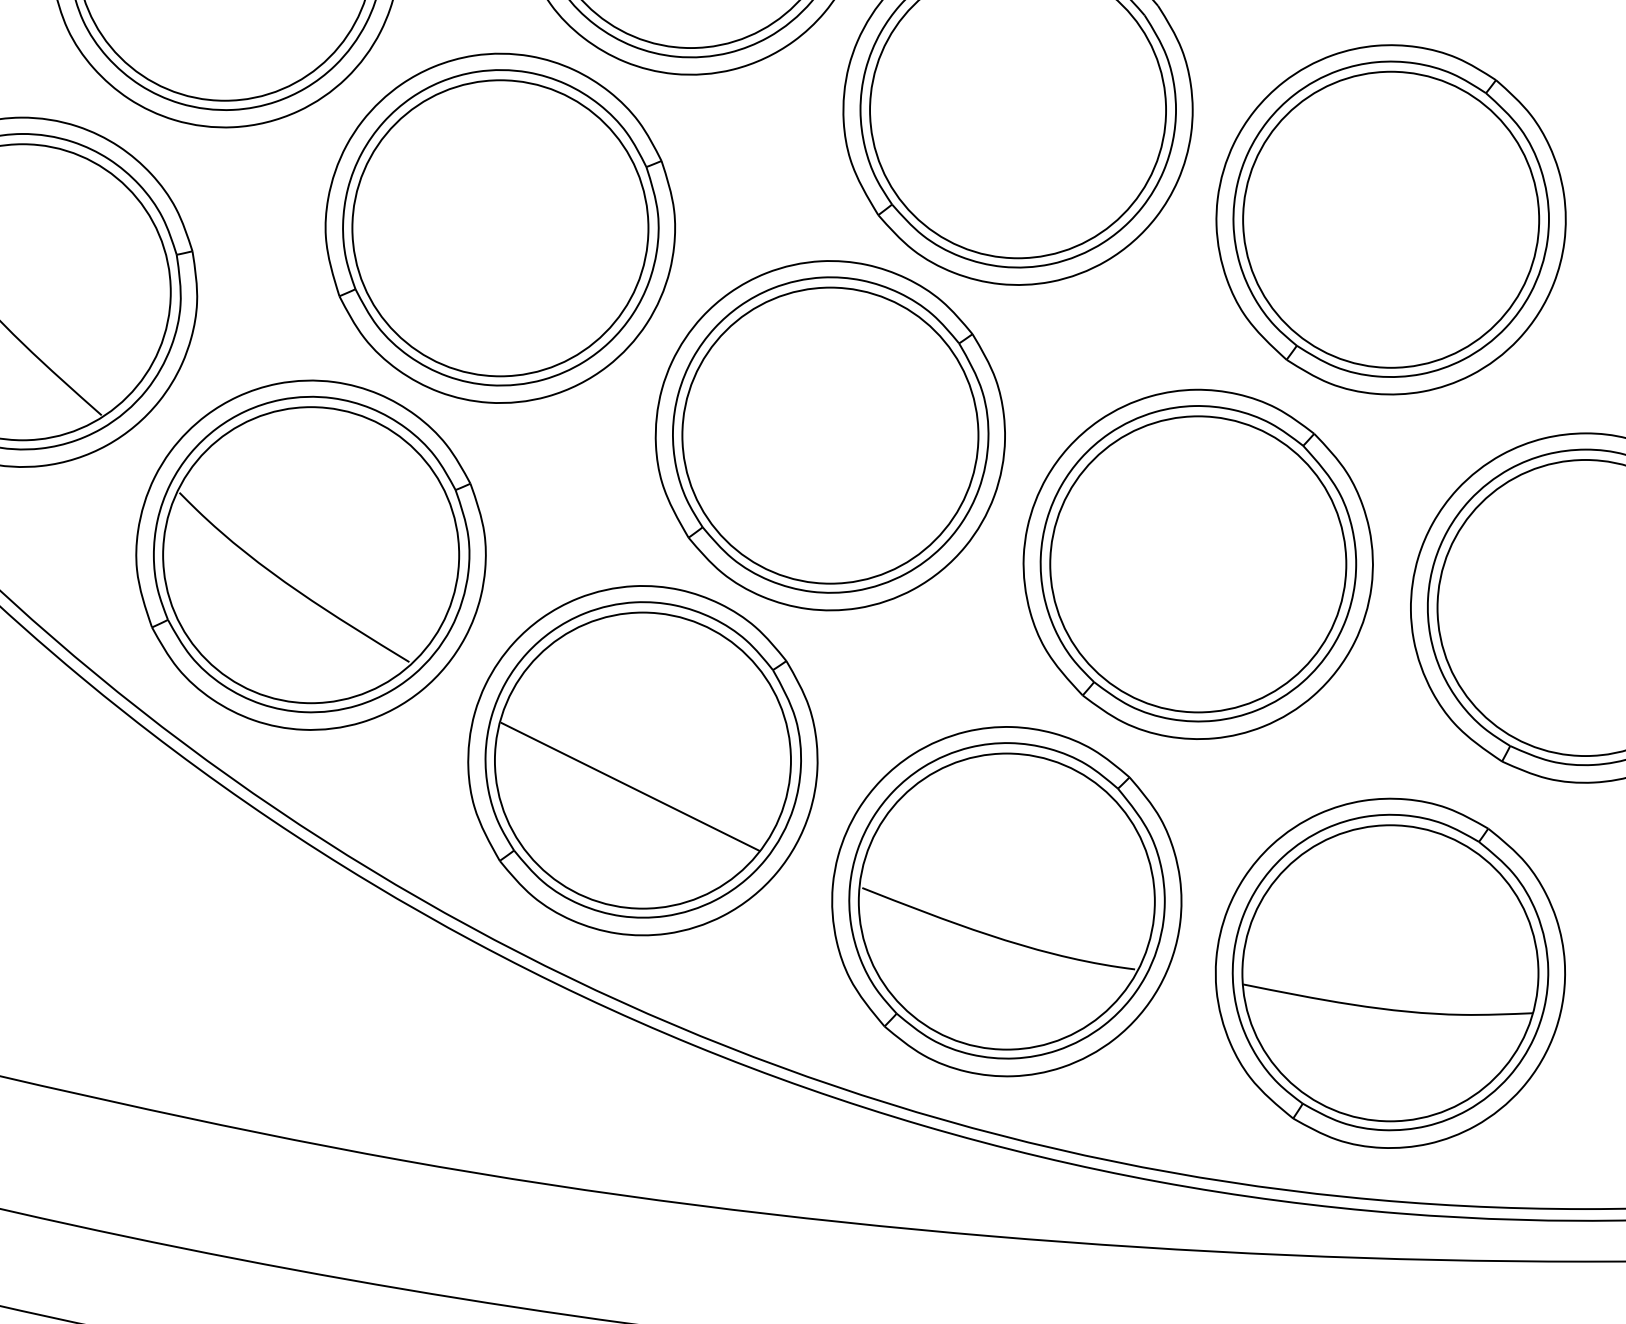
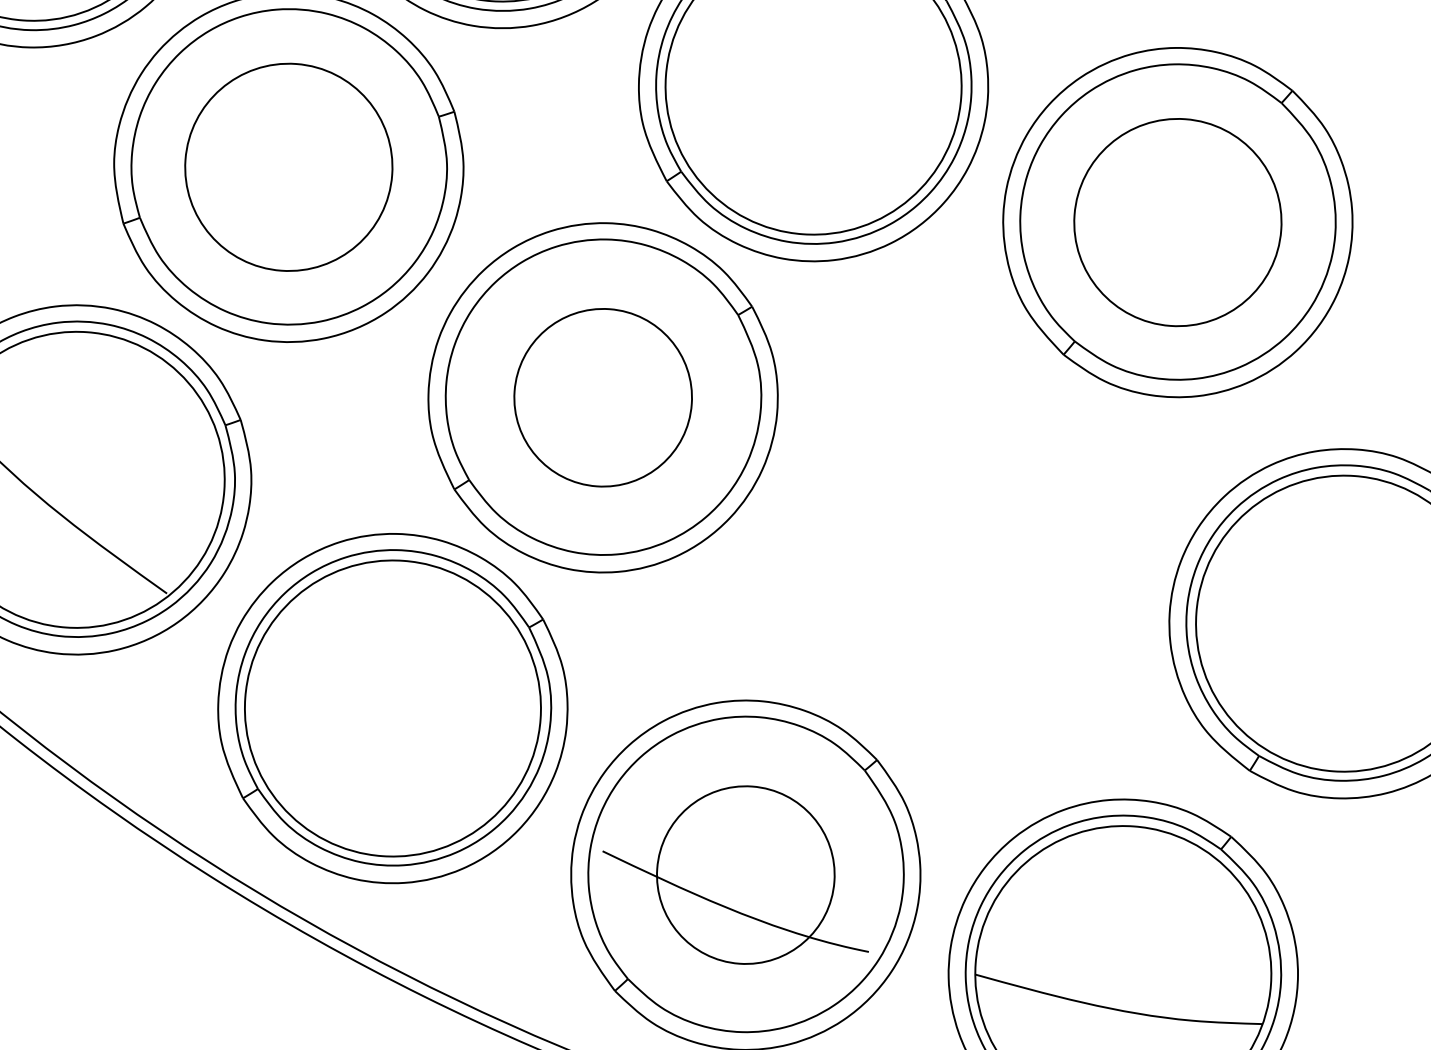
circle: (1391, 219) -> (1178, 222), size x0.7
circle: (500, 228) -> (288, 167), size x0.7
circle: (830, 435) -> (603, 397), size x0.6
part: (1197, 563) -> (960, 551), removed
line: (630, 786) -> (378, 733), removed
circle: (1006, 901) -> (745, 875), size x0.6

